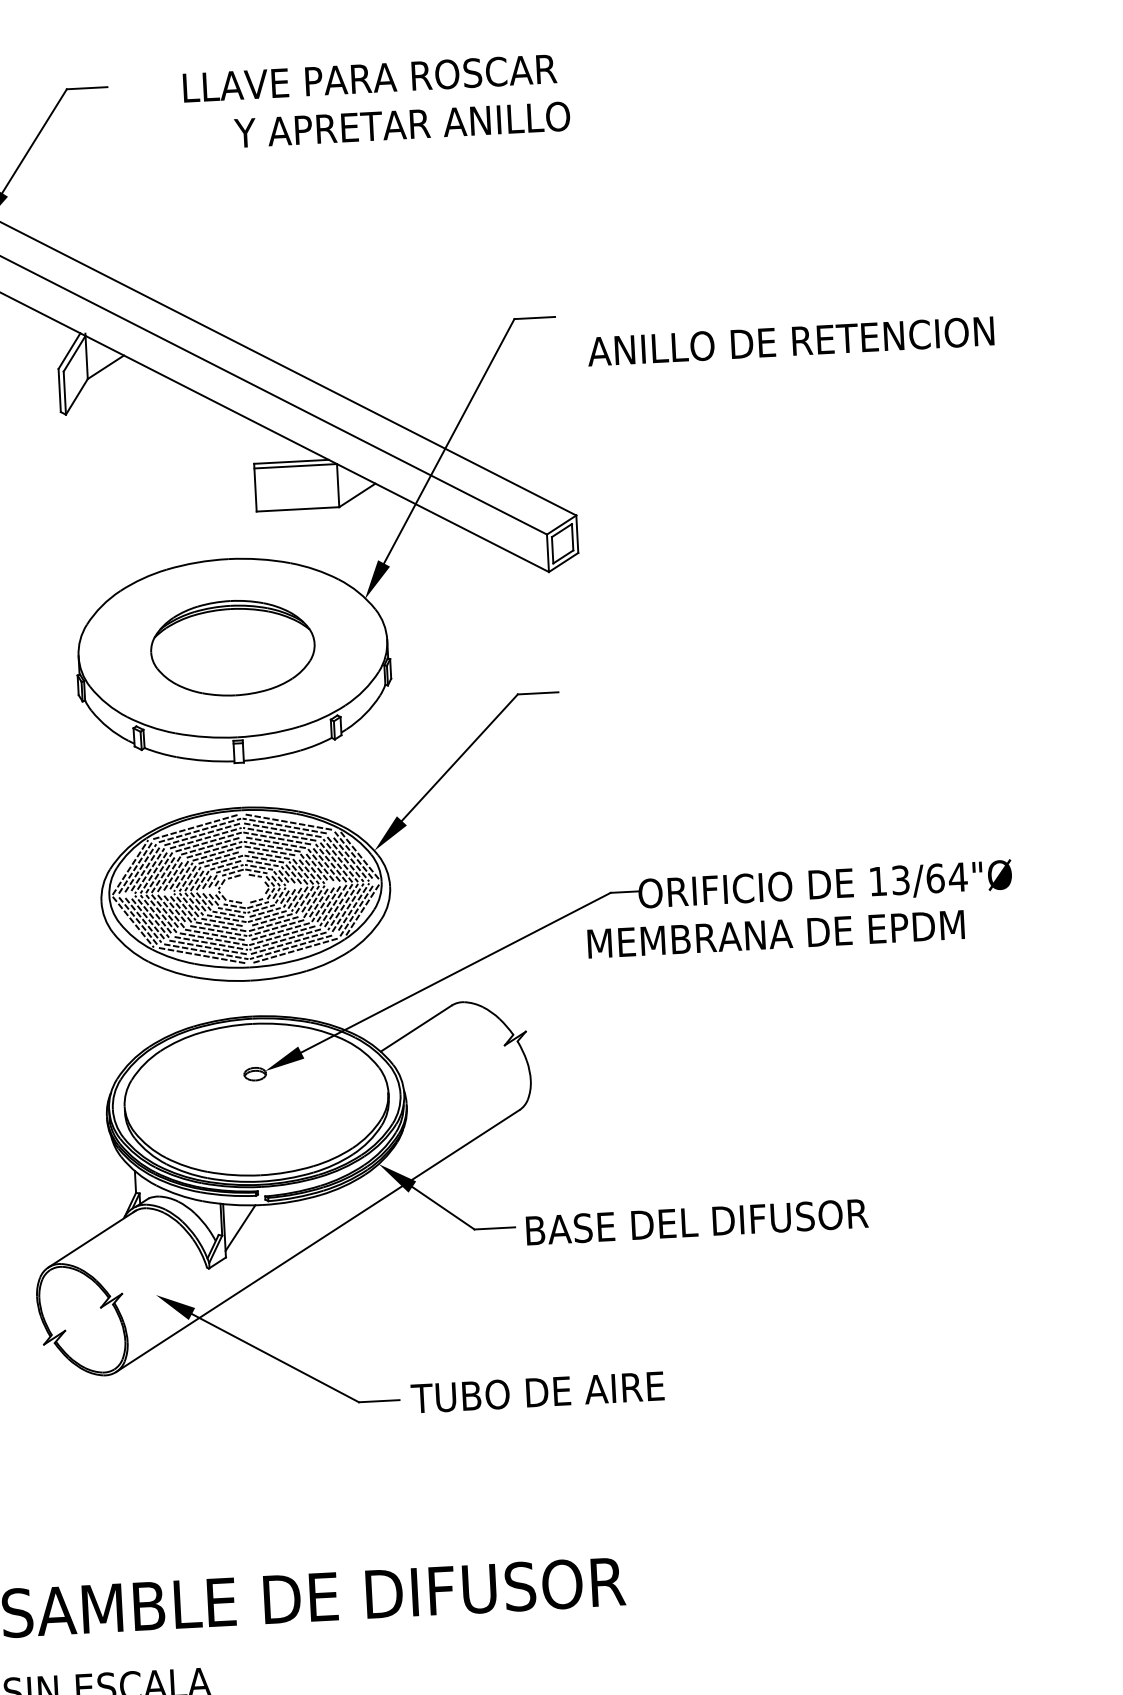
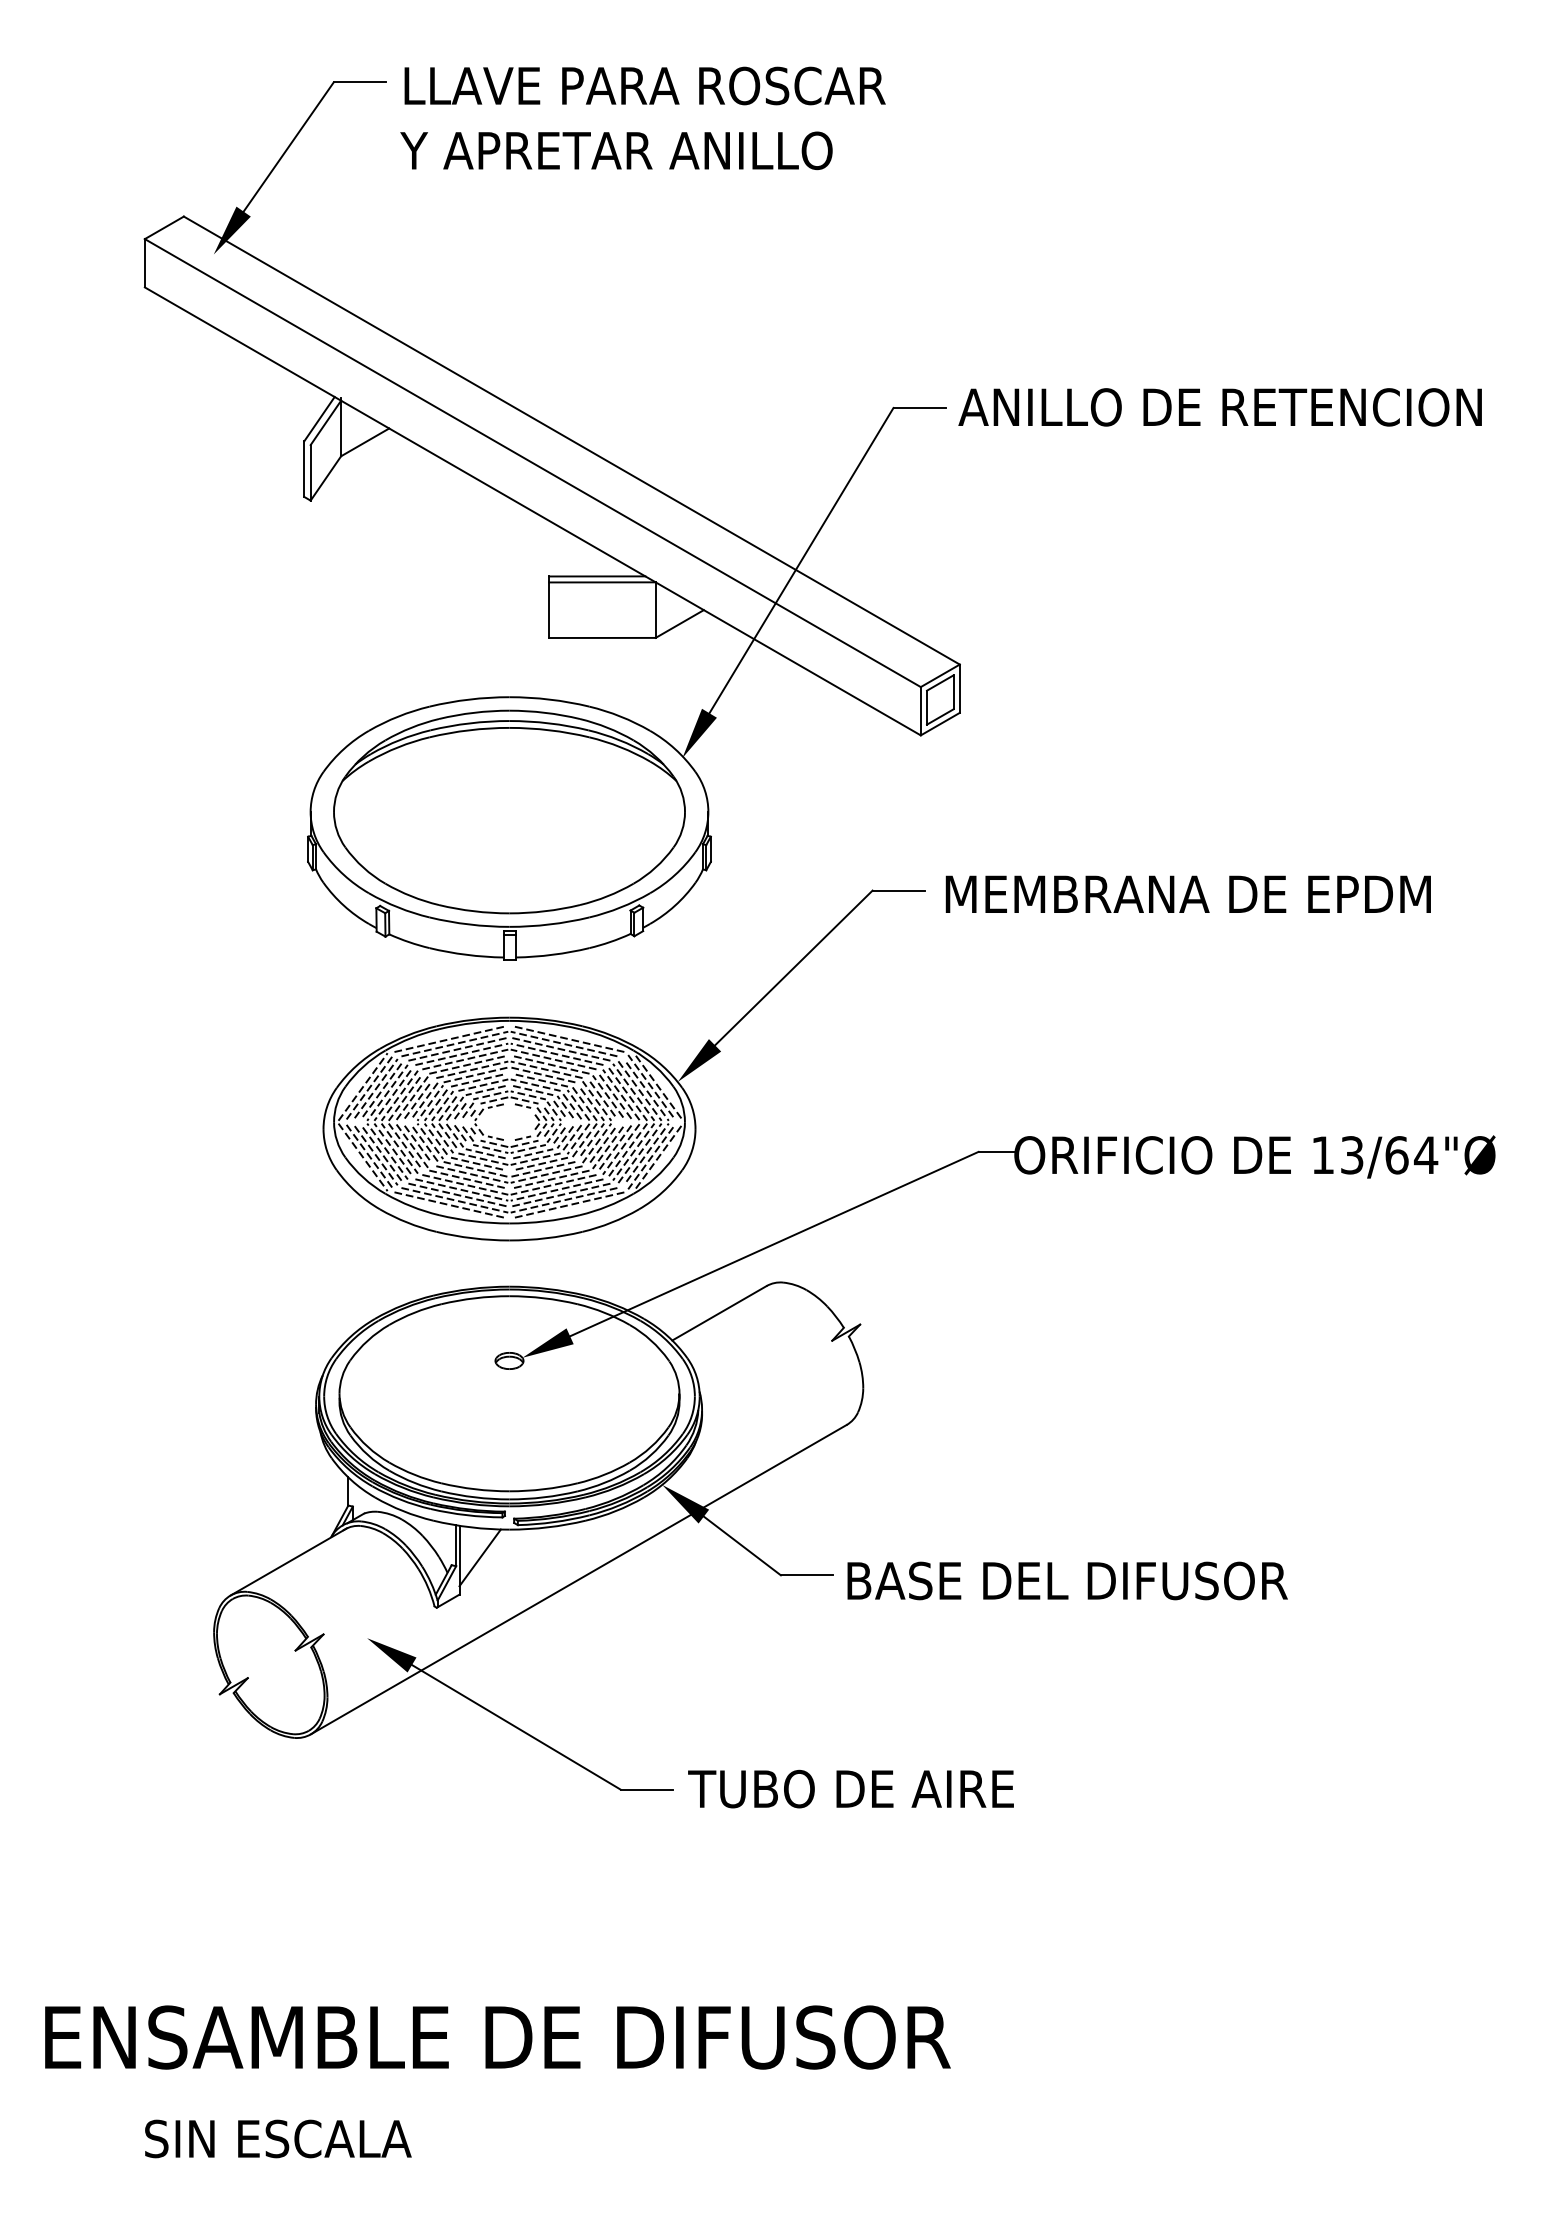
text: (369, 78) -> (644, 85), moved
text: (402, 124) -> (616, 150), moved
text: (790, 341) -> (1219, 407), moved
part: (232, 647) -> (509, 811), size x1.67
text: (775, 933) -> (1187, 893), moved

